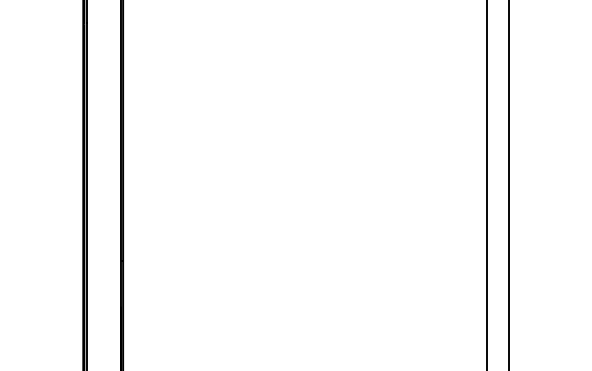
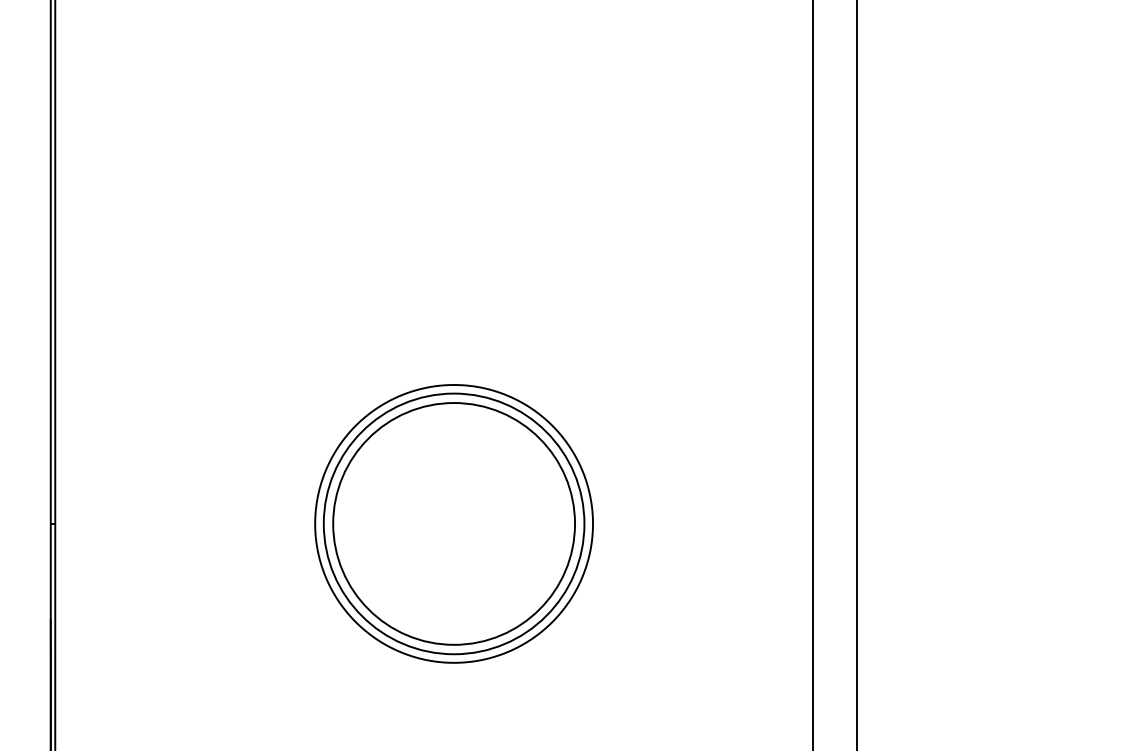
part: (314, 260) -> (453, 522), added

